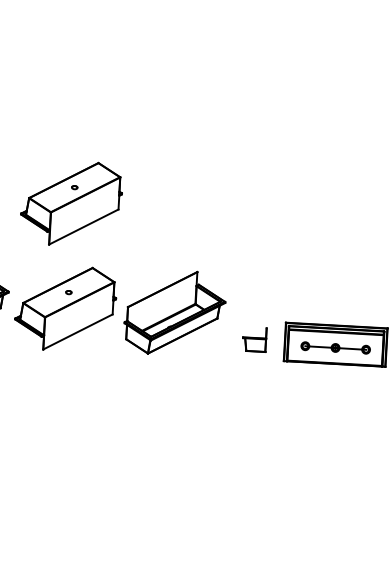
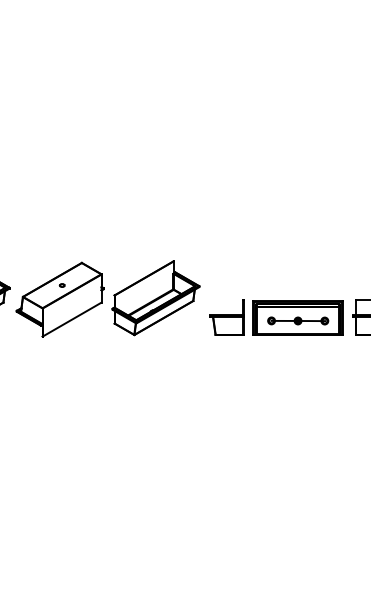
part: (70, 203) -> (59, 207), removed
part: (254, 339) -> (226, 317), size x1.67

